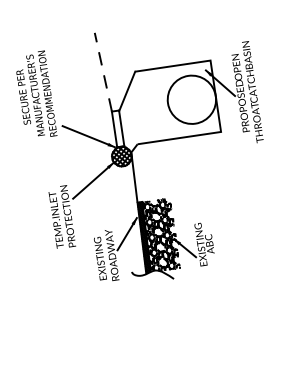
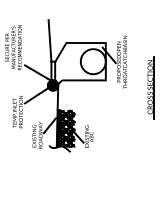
line: (104, 71) -> (50, 40), dashed -> solid

